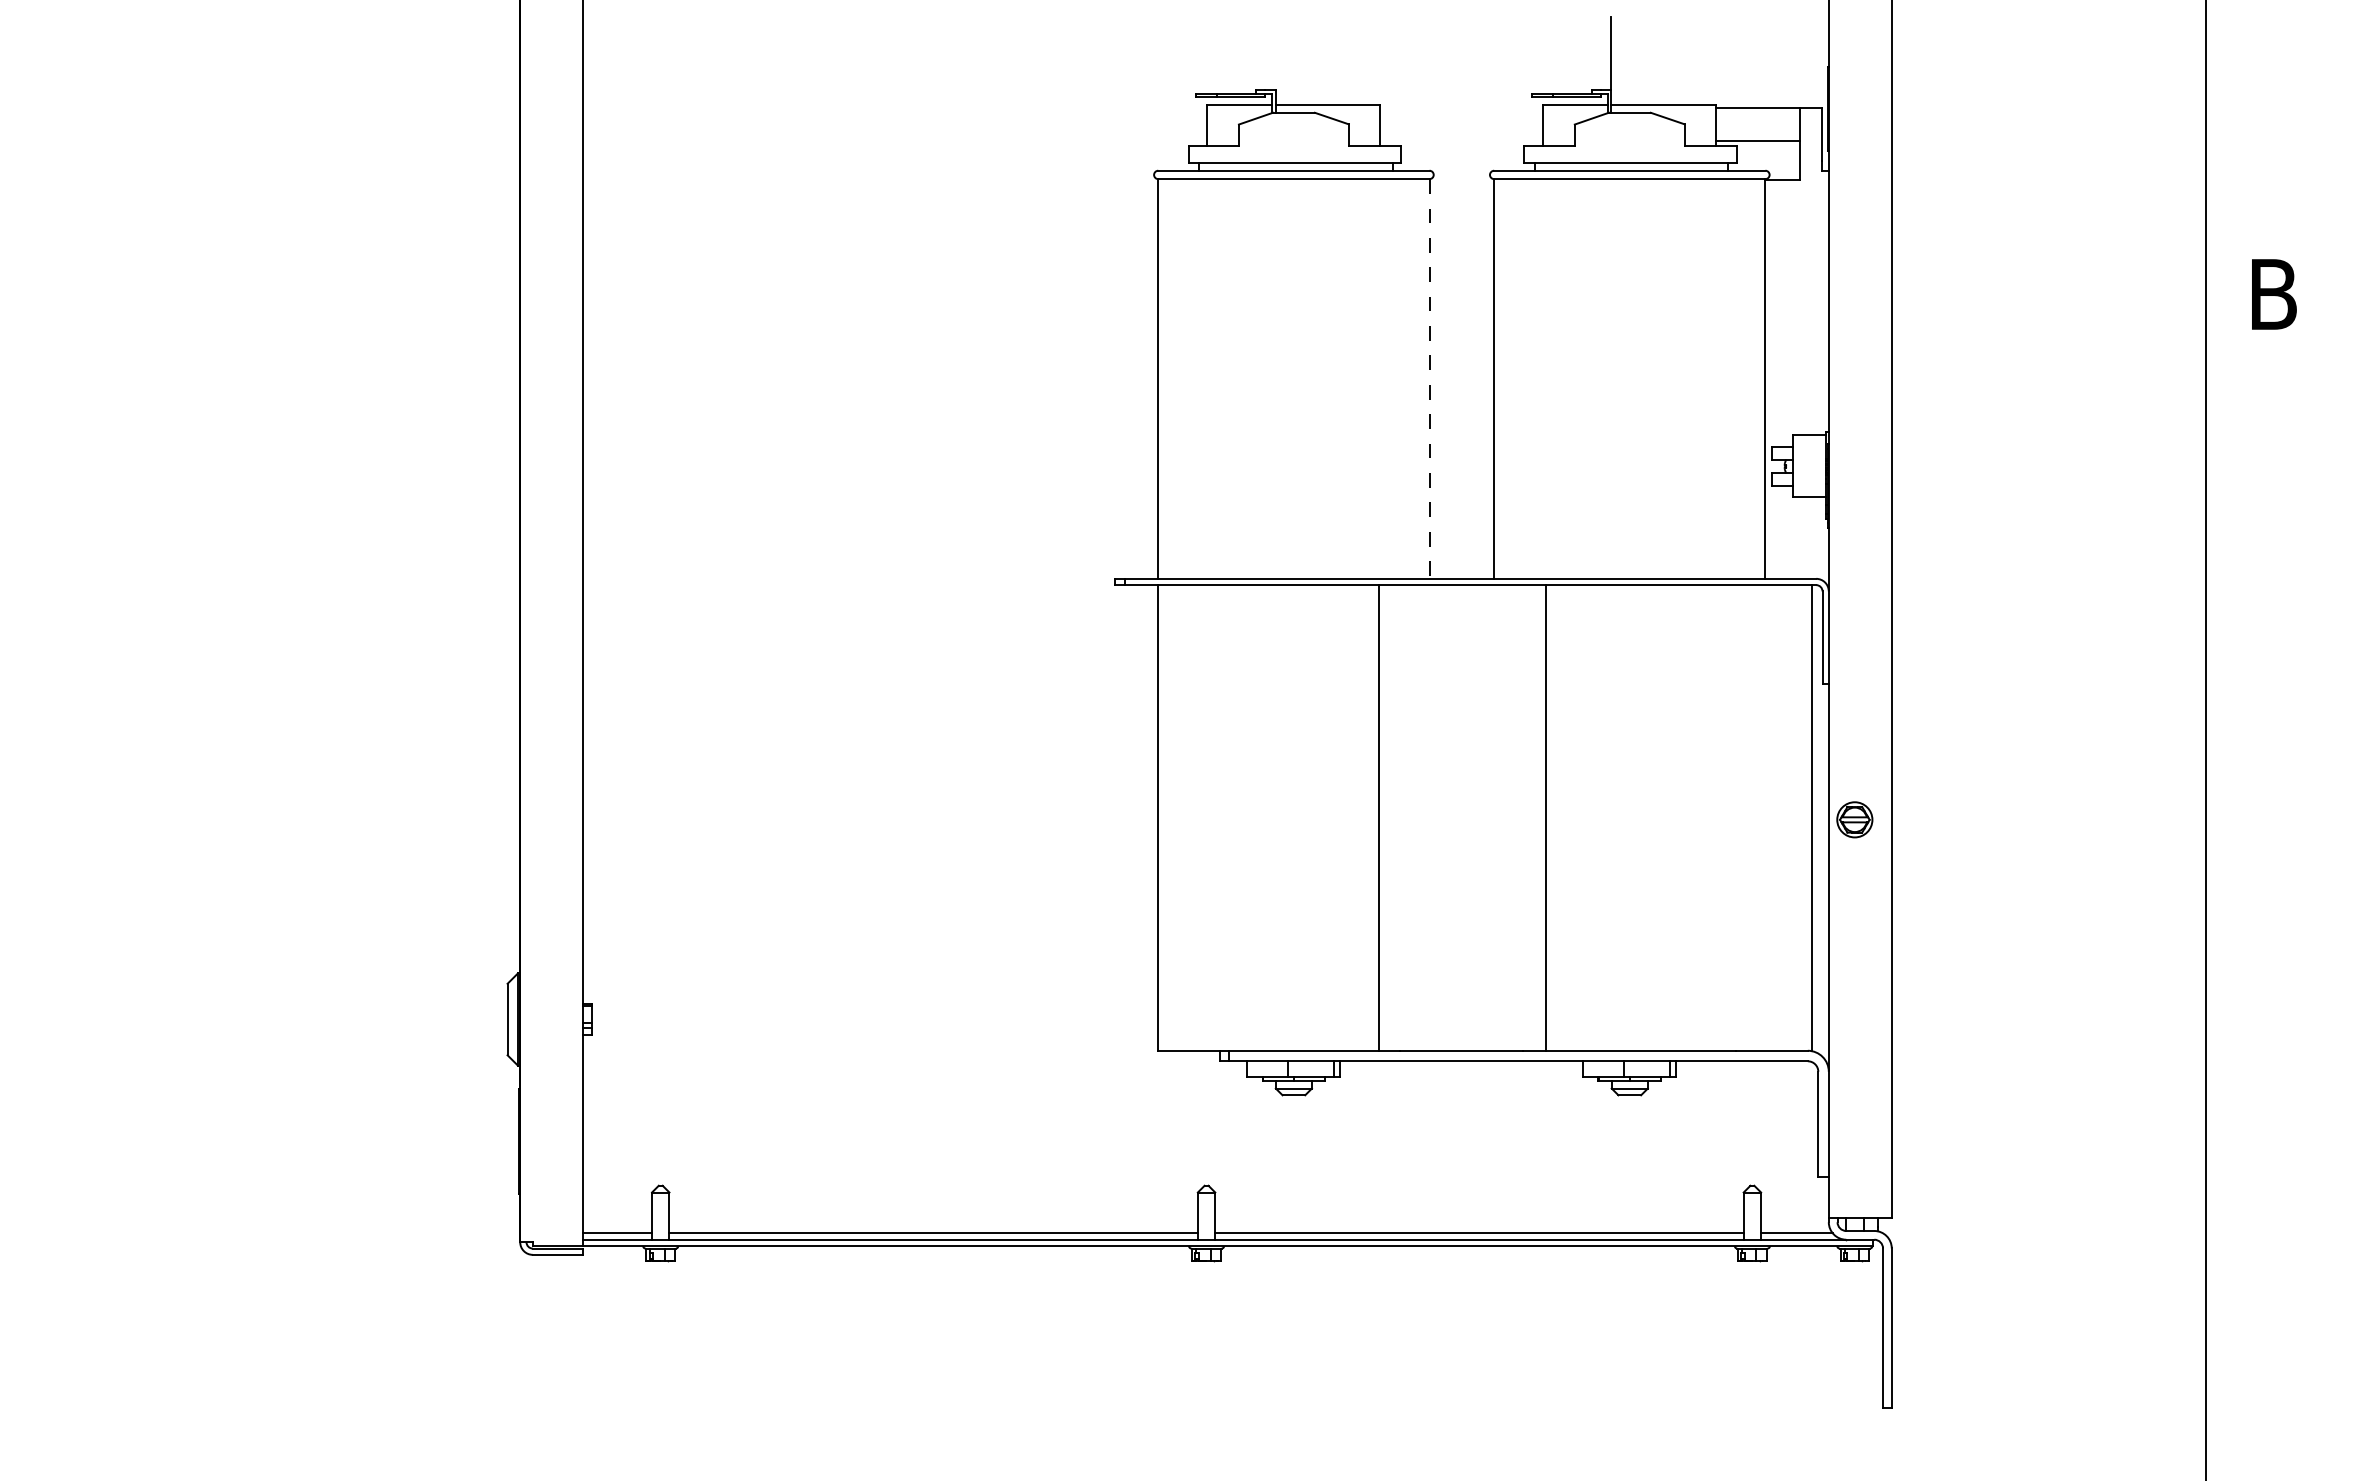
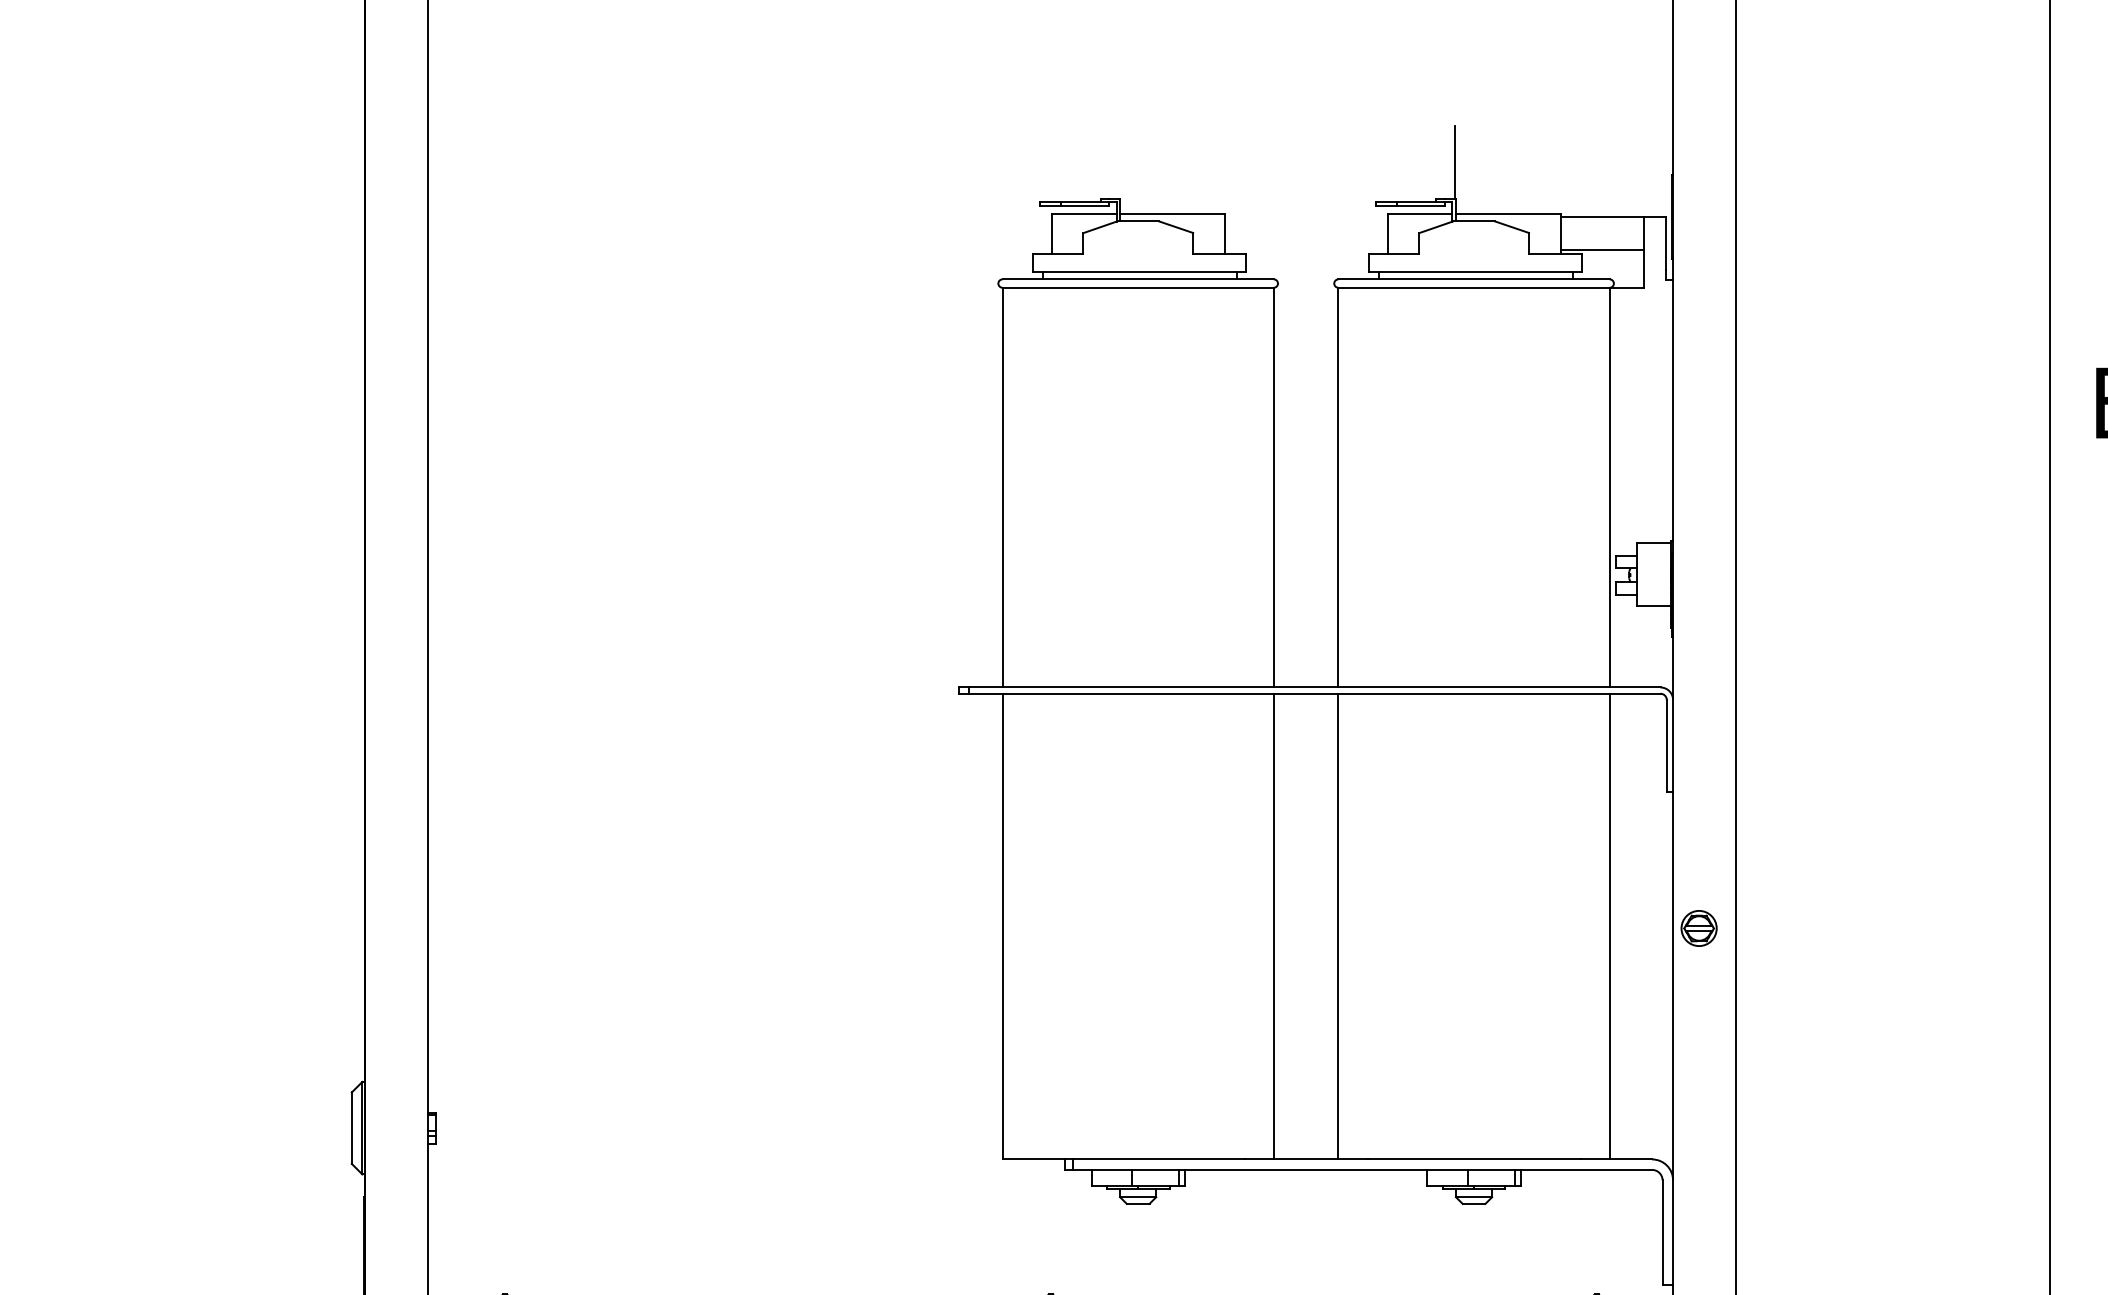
line: (1429, 378) -> (1273, 487), dashed -> solid
line: (1378, 817) -> (1273, 926), moved
line: (1546, 817) -> (1338, 926), moved
line: (1812, 817) -> (1609, 926), moved

